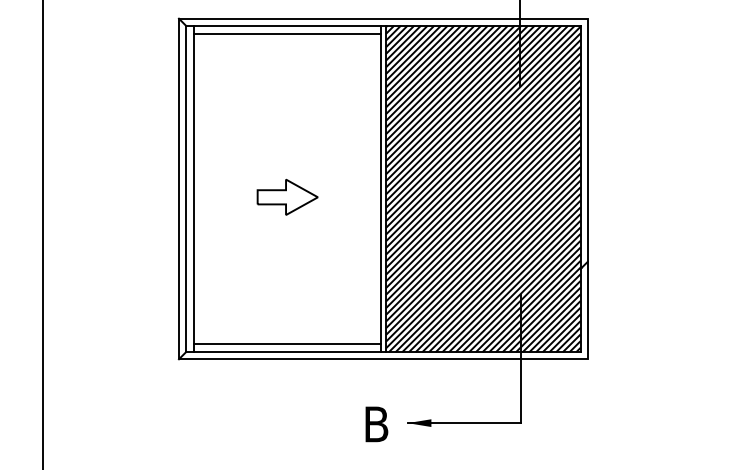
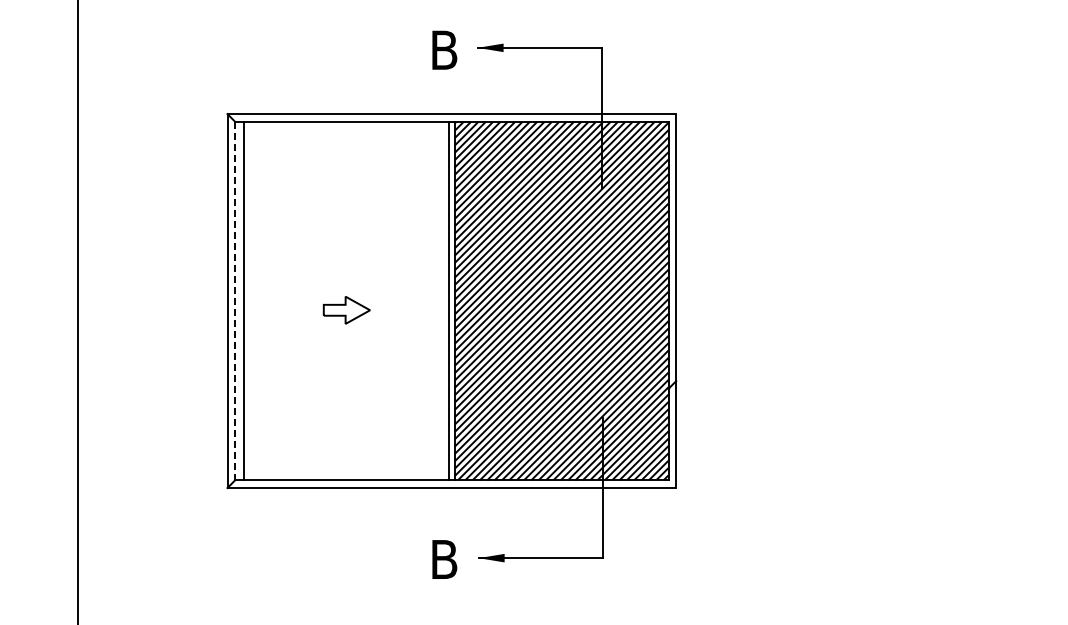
line: (287, 33) -> (346, 130), removed
line: (186, 189) -> (235, 301), solid -> dashed
part: (287, 197) -> (346, 310), size x0.7
line: (287, 344) -> (346, 471), removed

